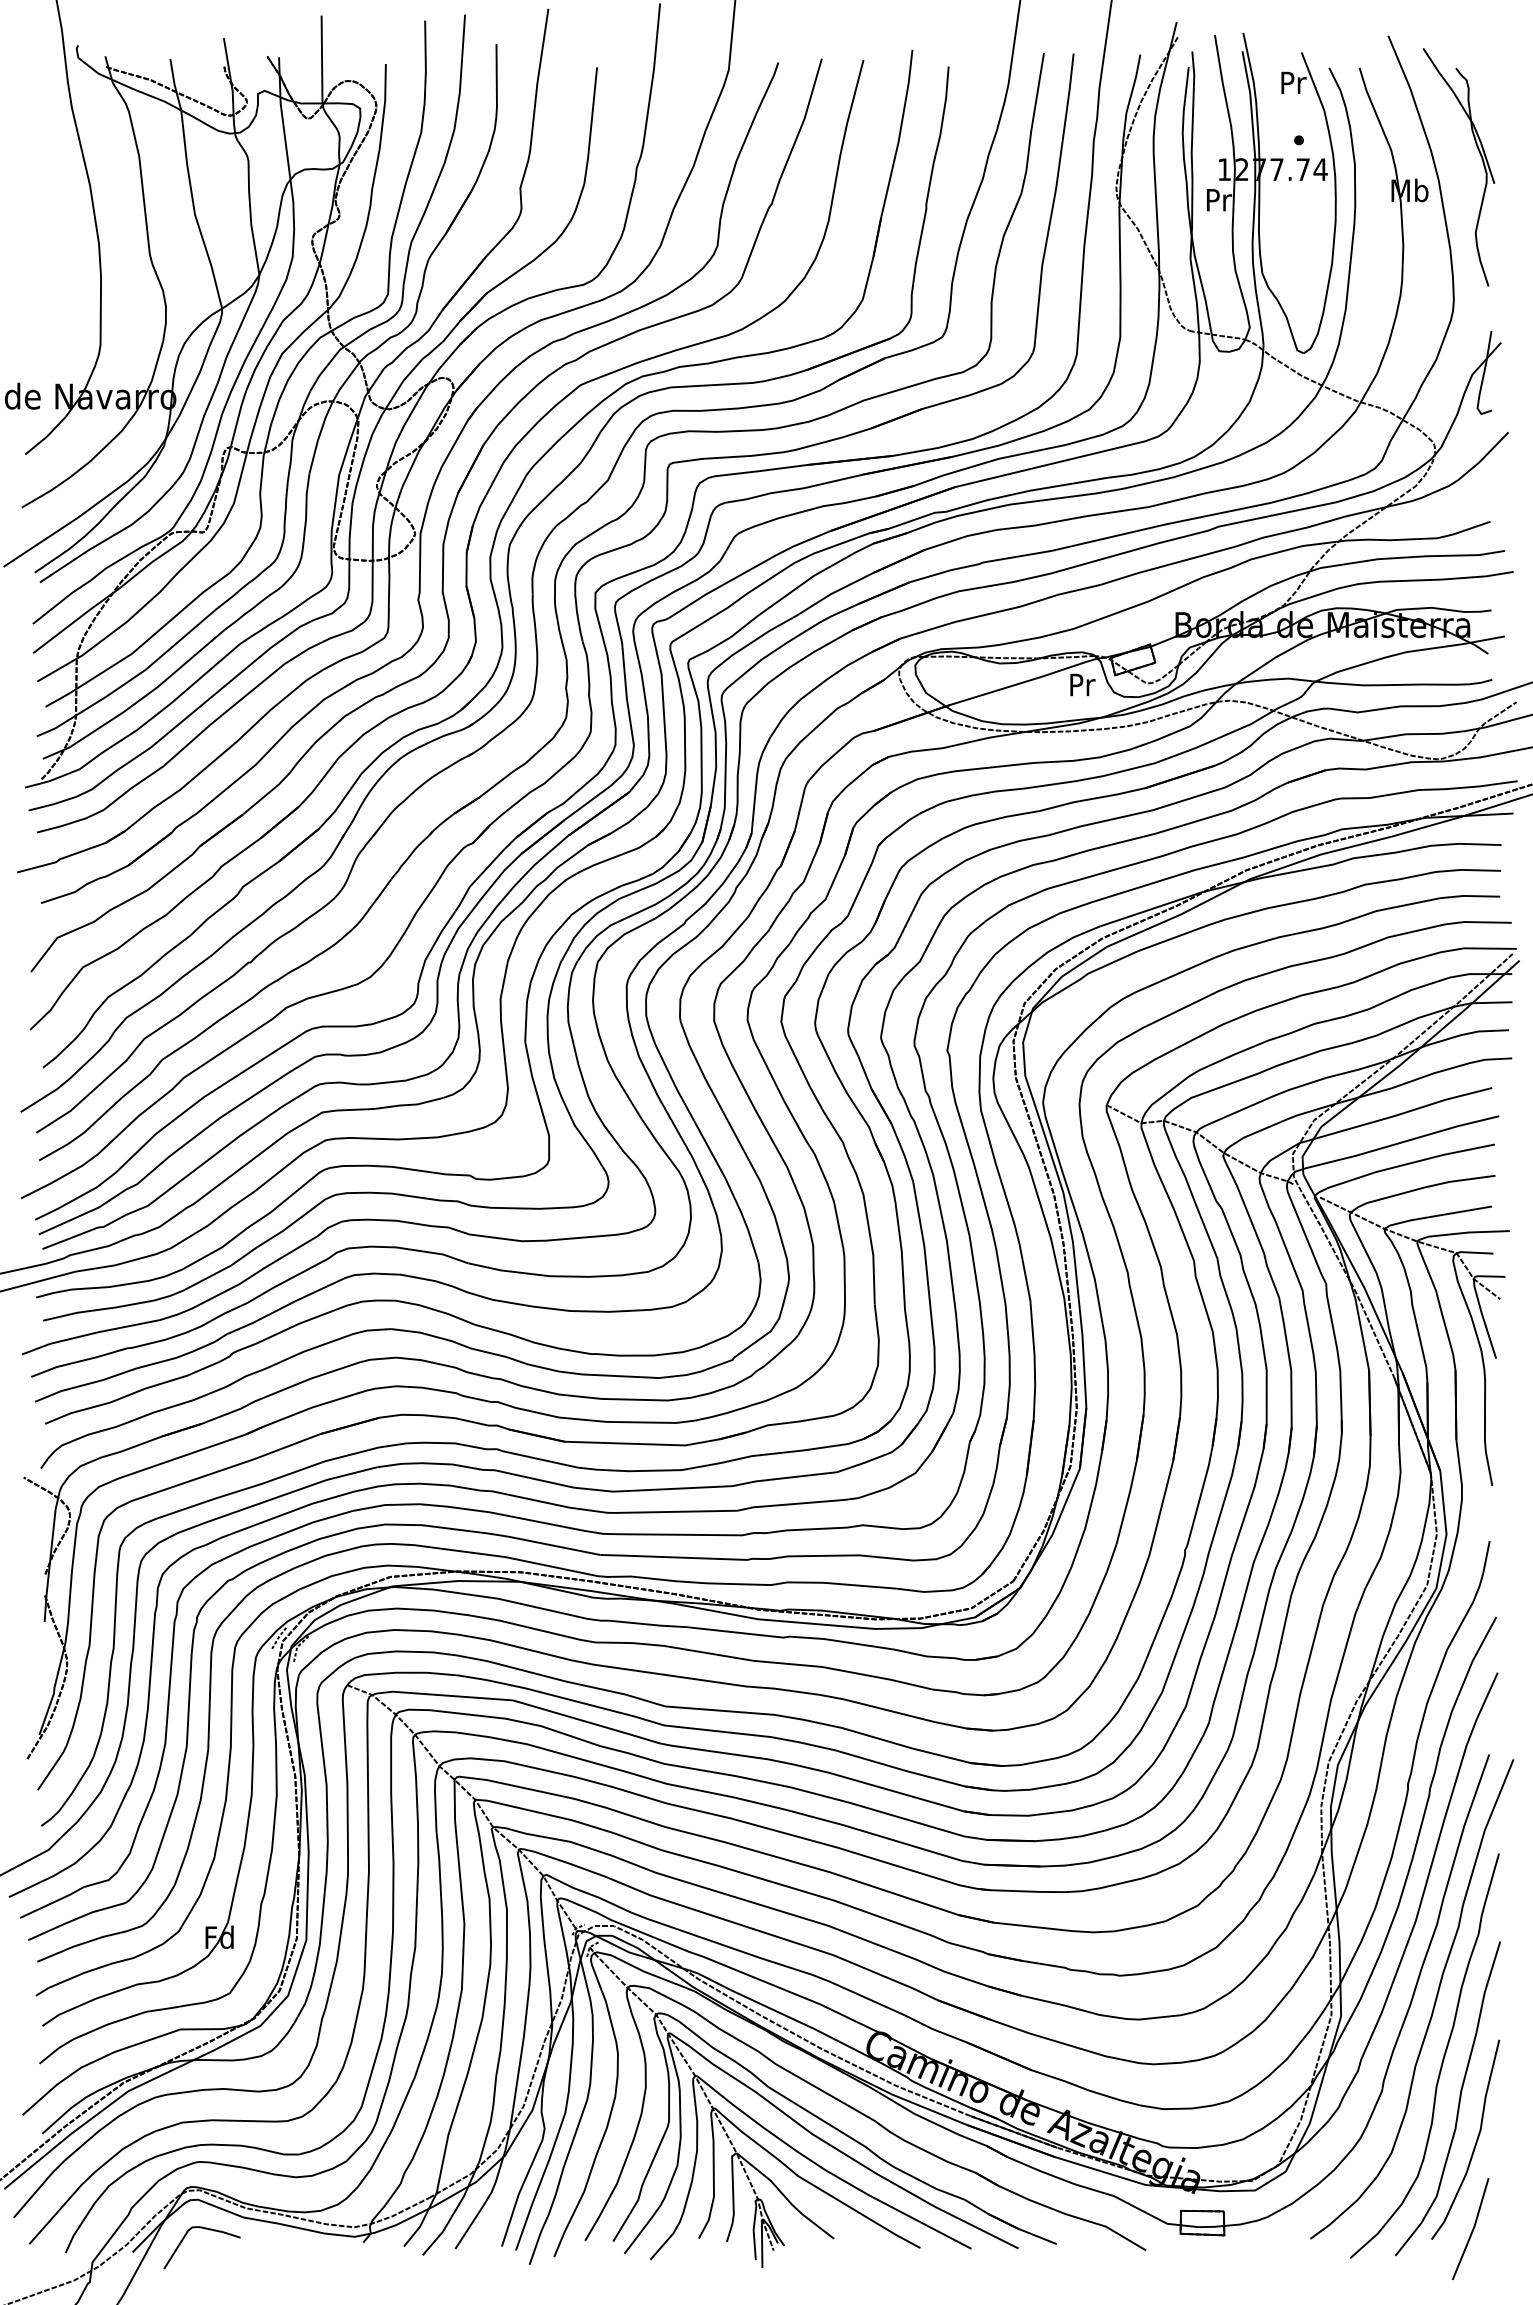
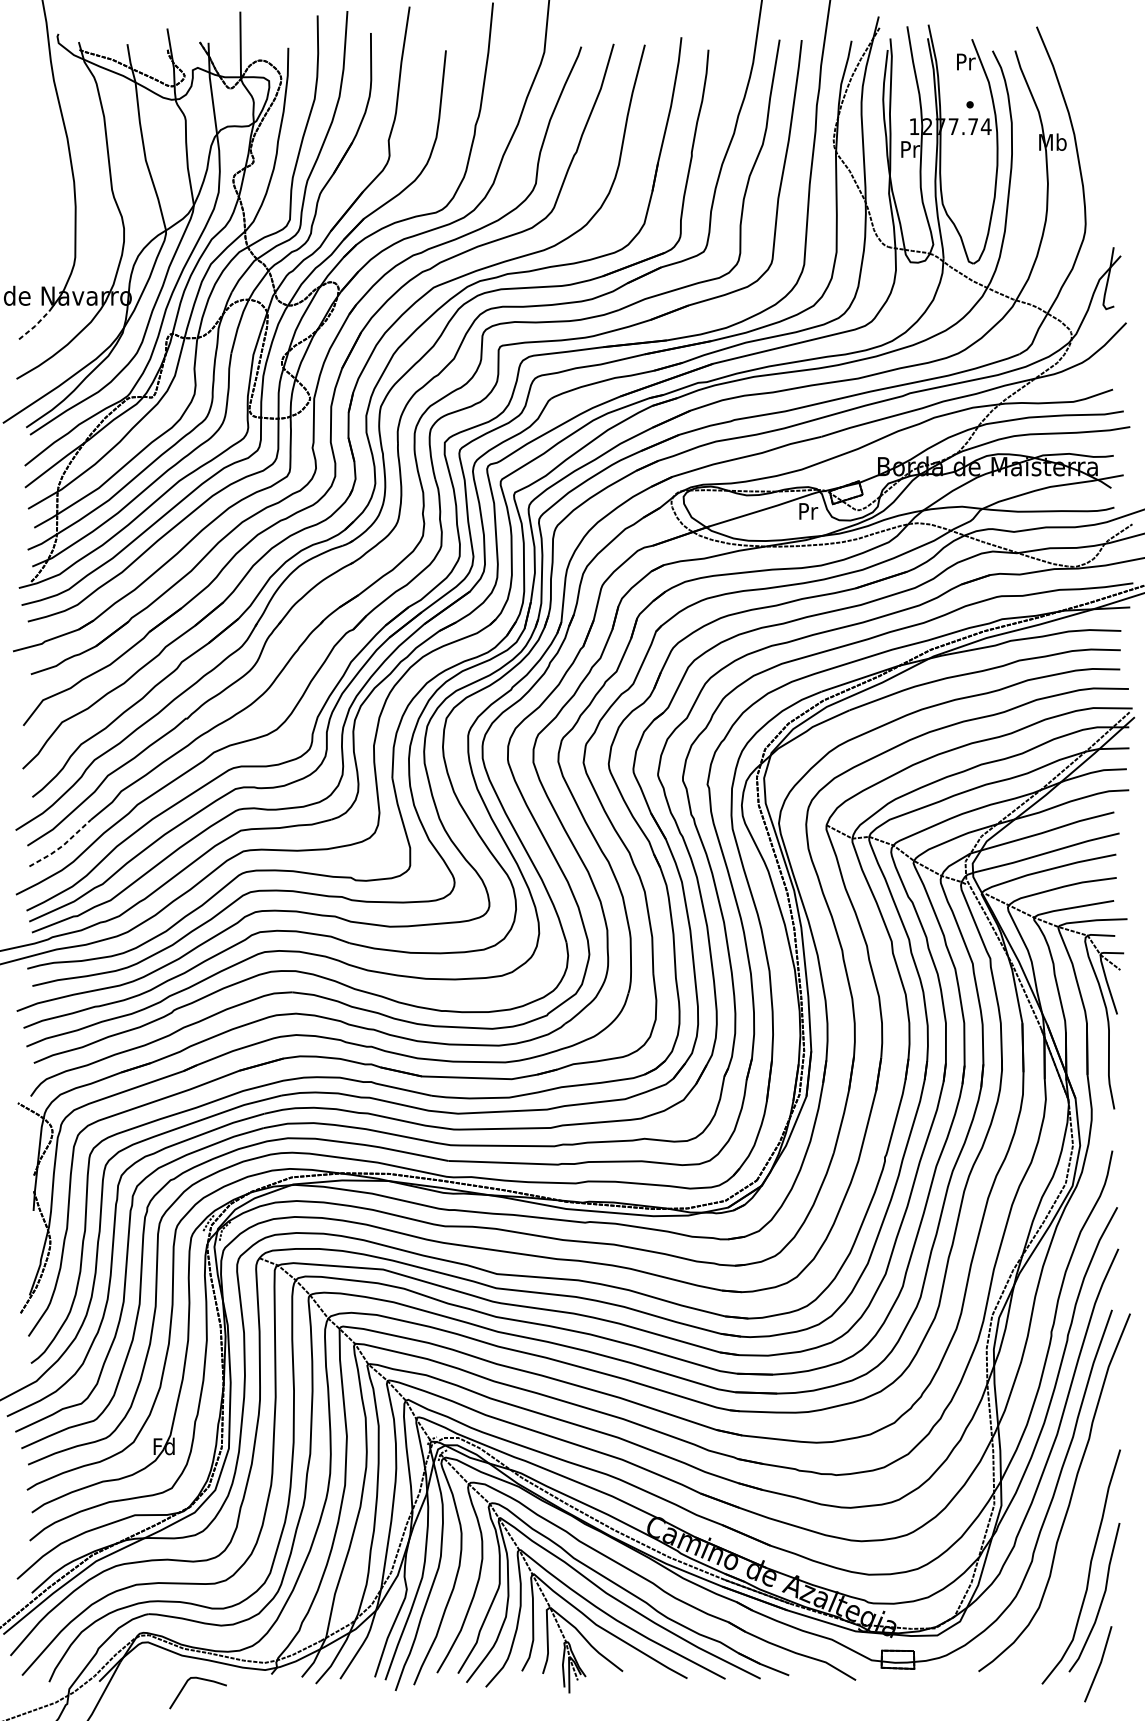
part: (1482, 163) -> (1107, 122), removed
line: (46, 436) -> (34, 325), solid -> dashed
line: (83, 1133) -> (62, 846), solid -> dashed
curve: (1442, 2058) -> (1077, 1536), removed
curve: (204, 2229) -> (199, 1679), moved

